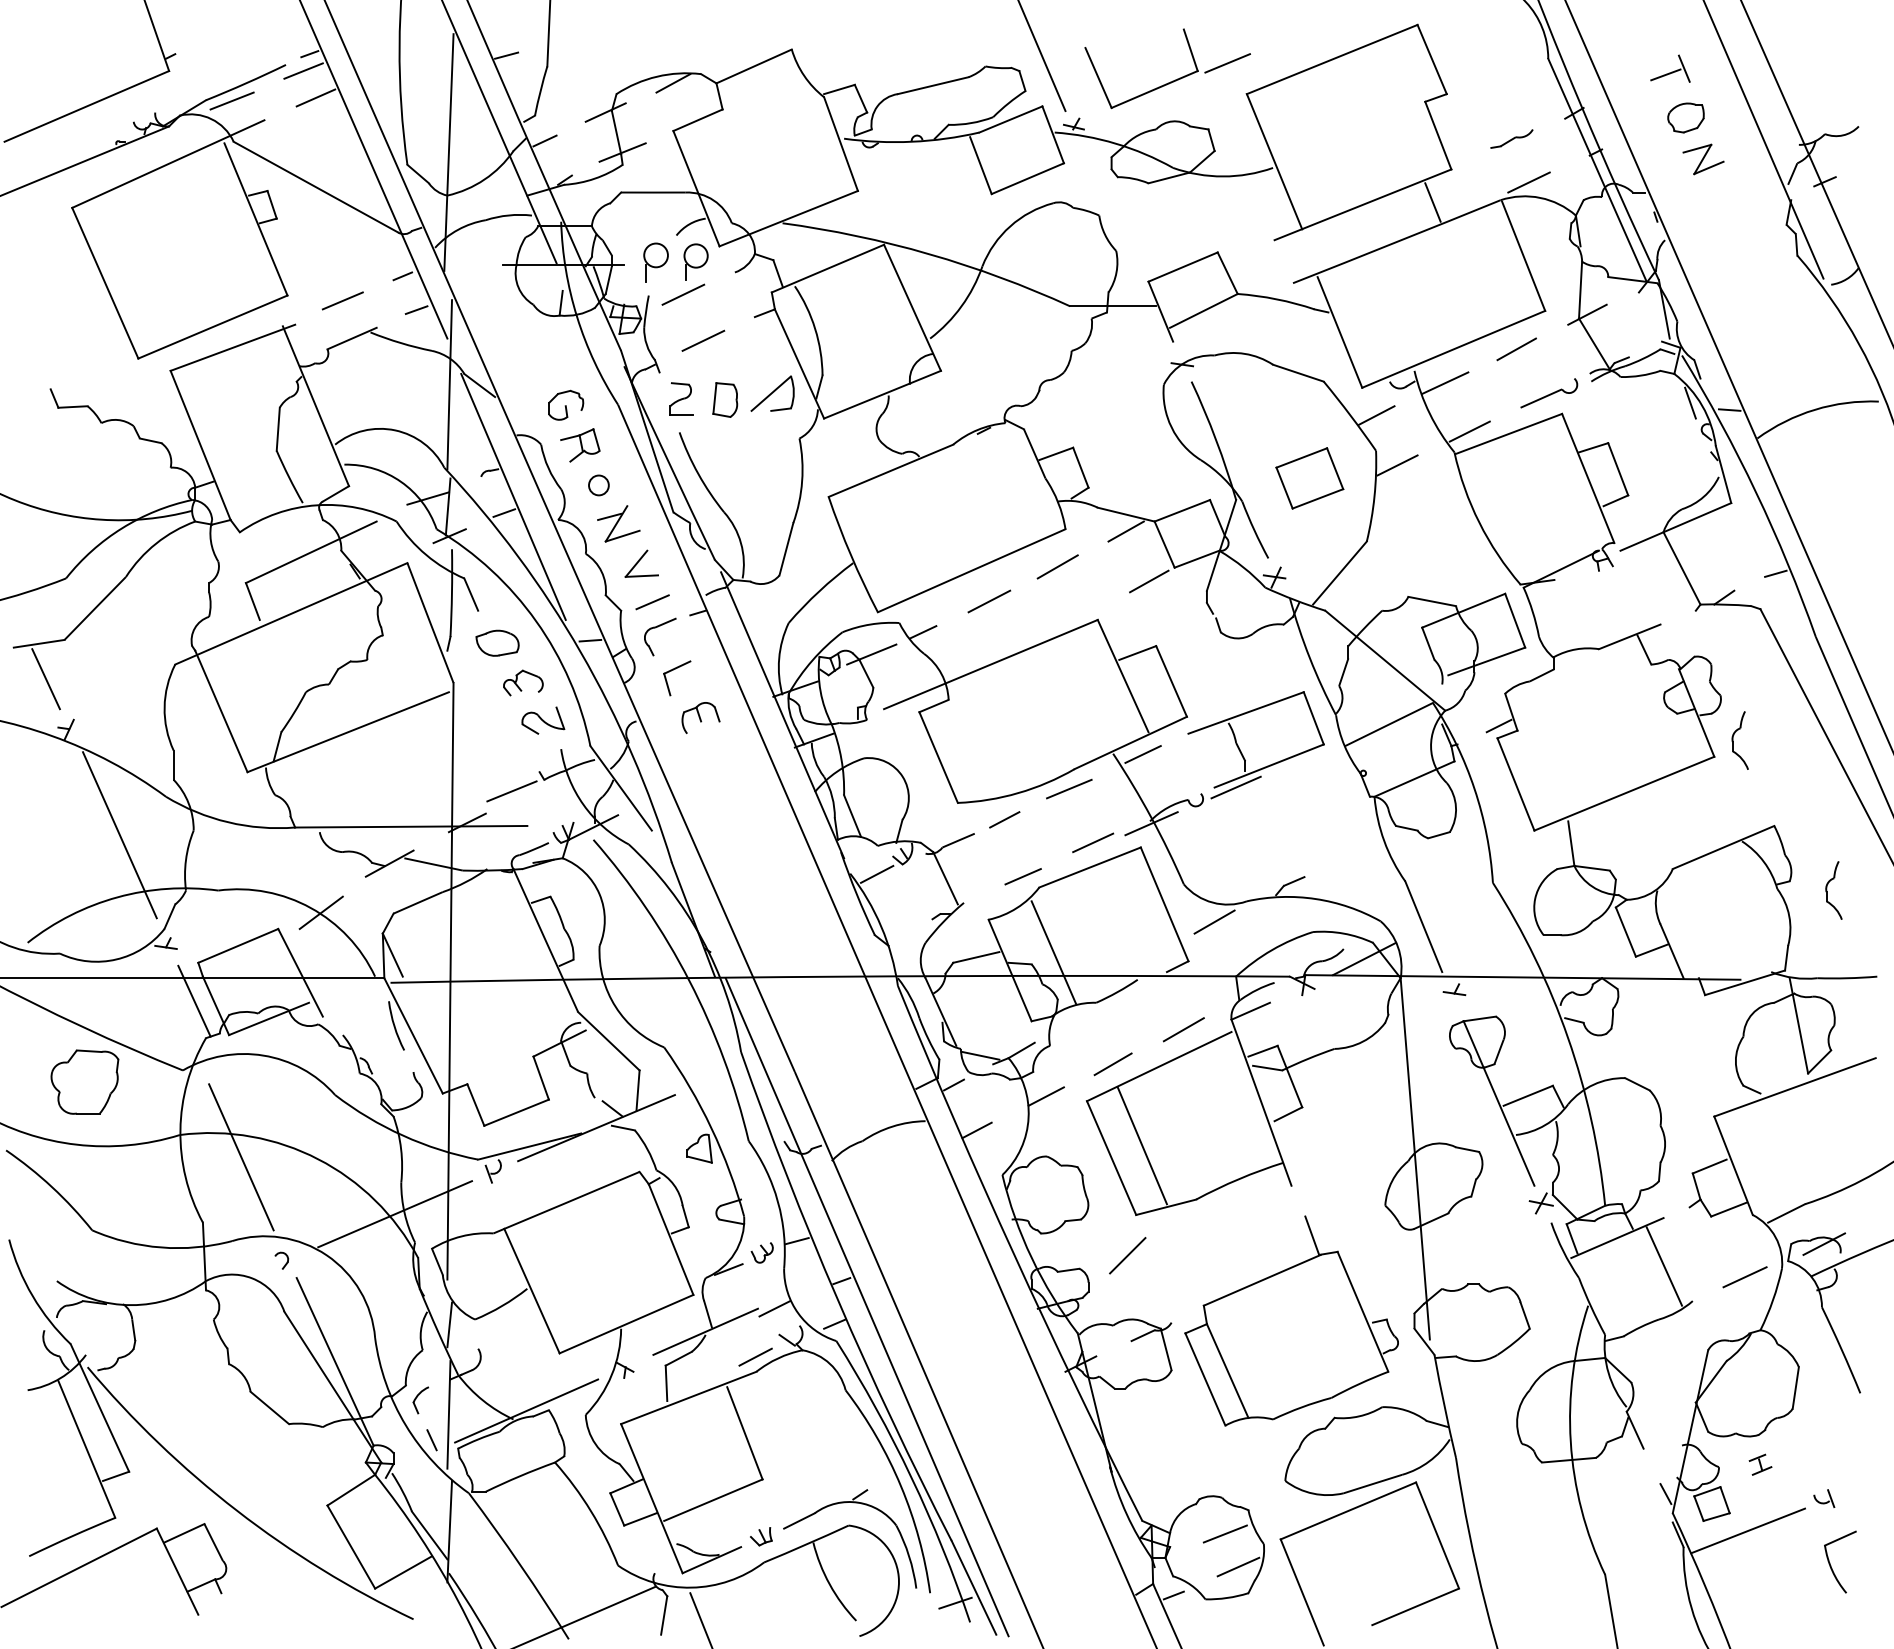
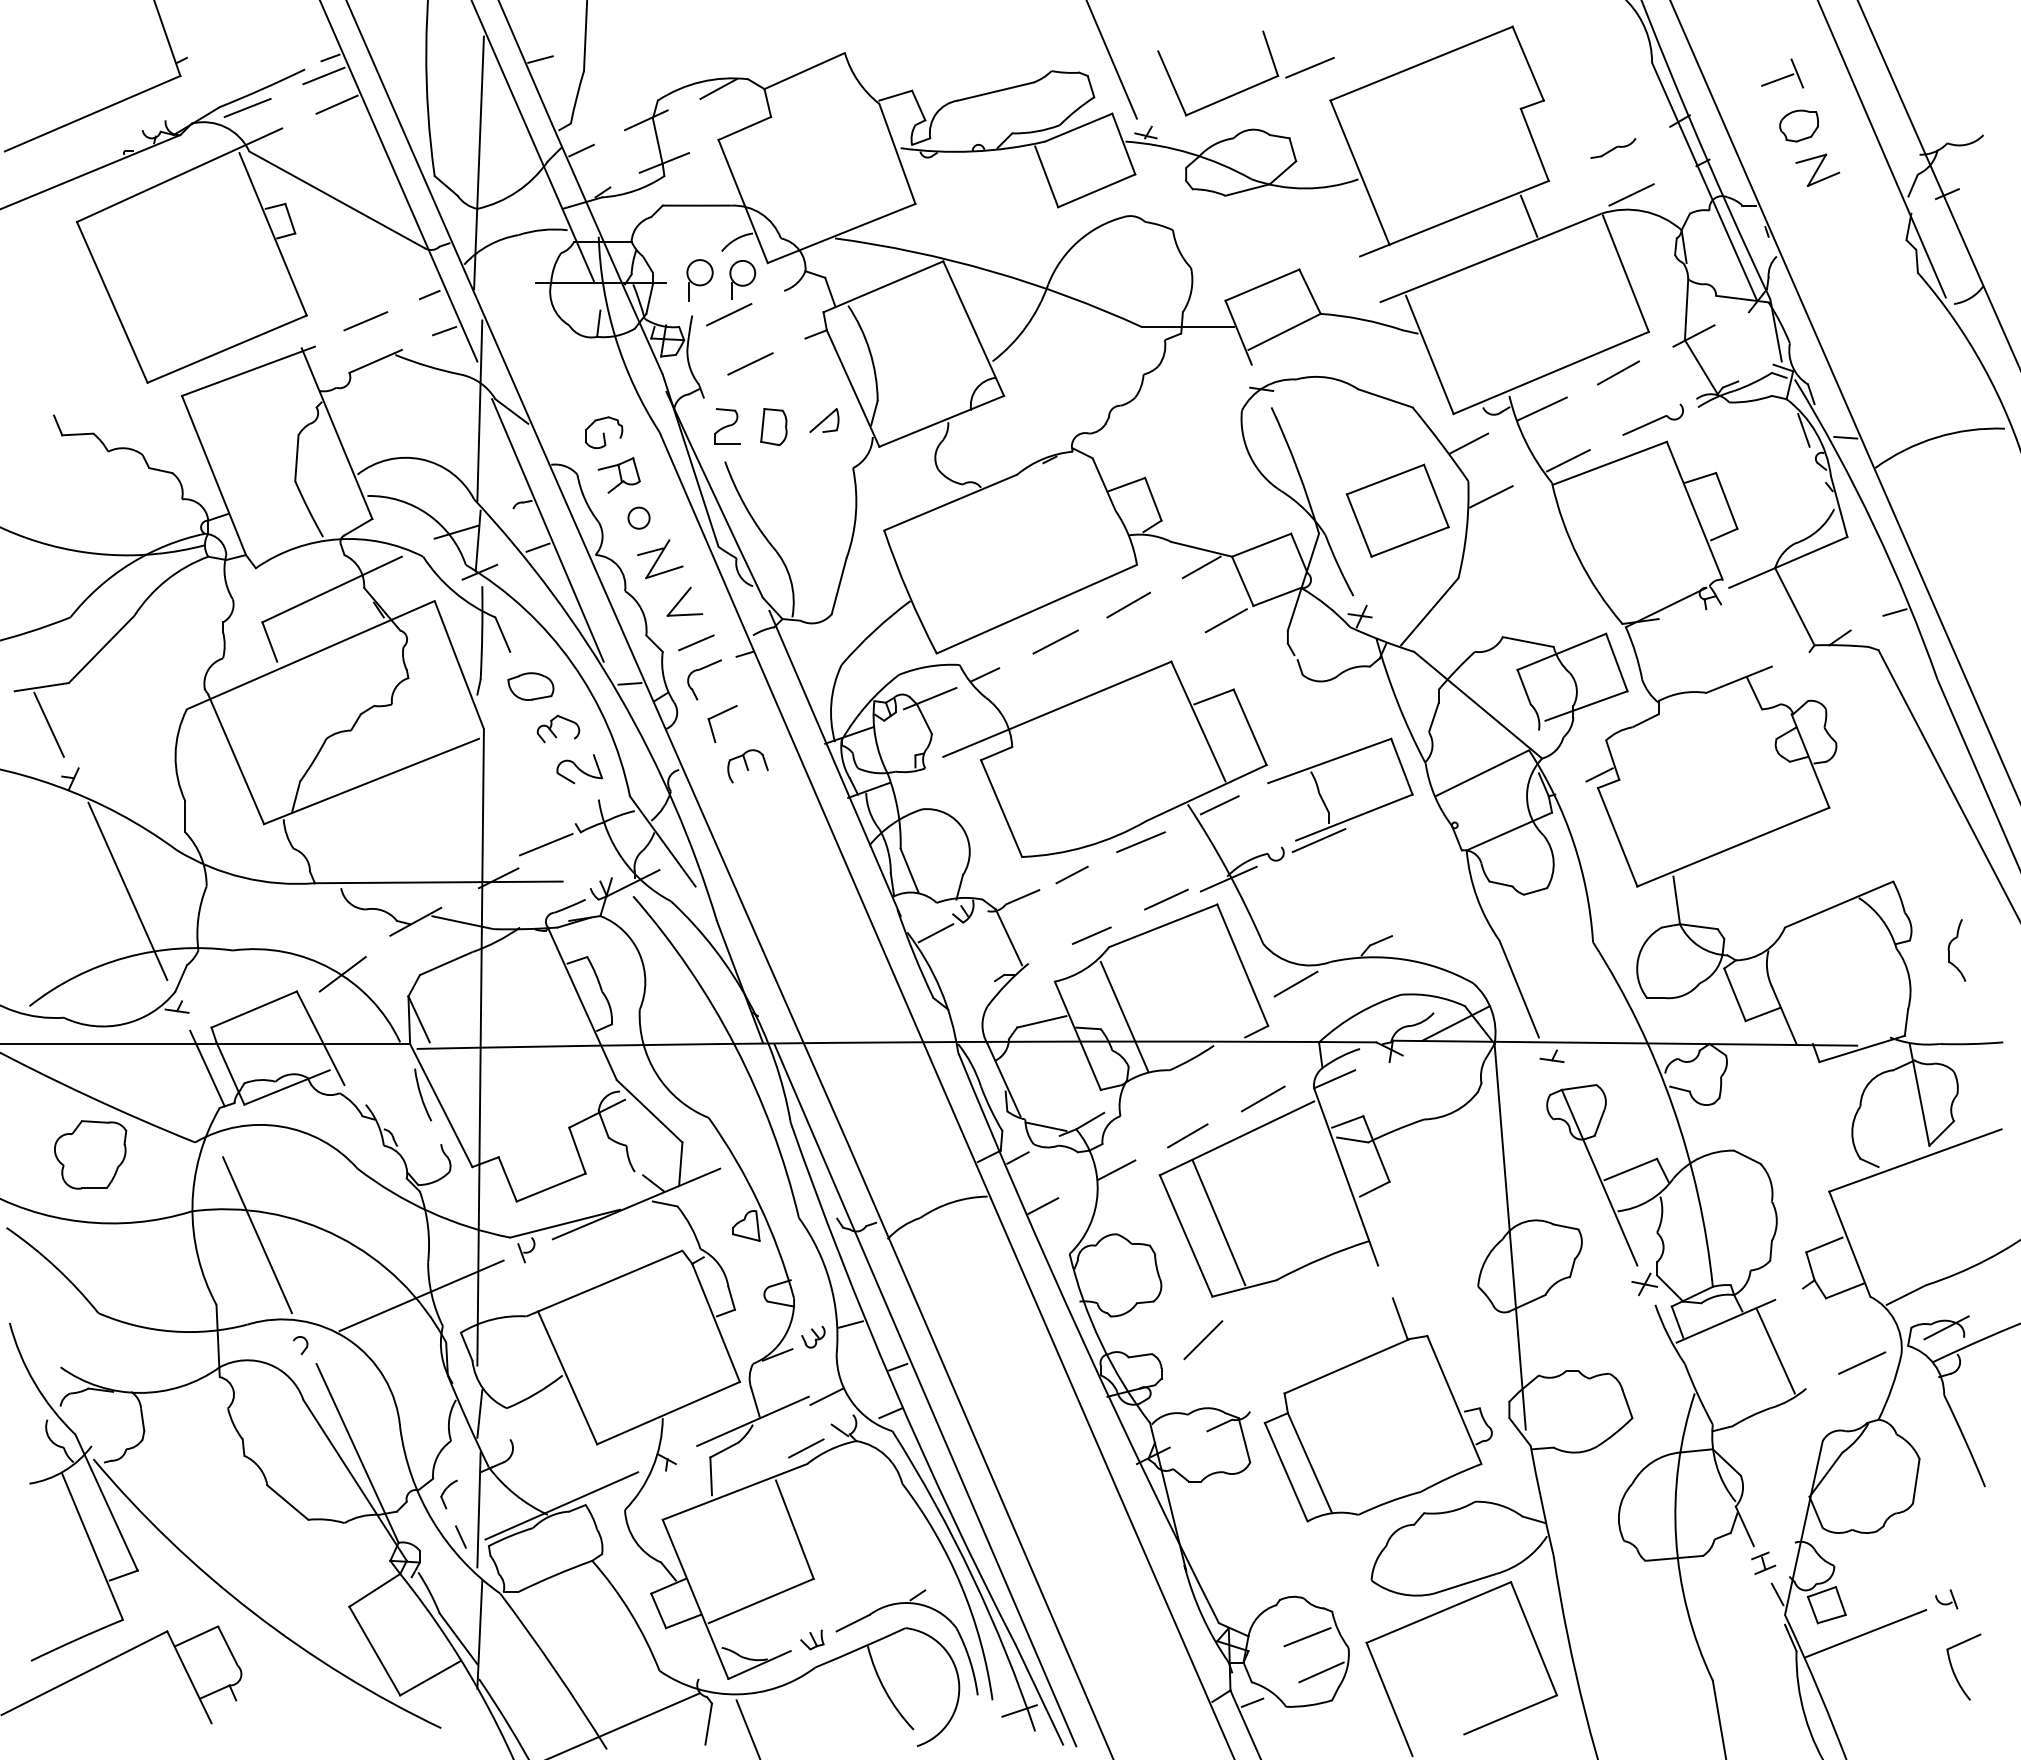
part: (772, 393) -> (824, 420), size x0.62
part: (1309, 478) -> (1397, 510), size x1.43
part: (1733, 740) -> (1849, 790), removed
part: (1760, 1464) -> (1763, 1562), moved

